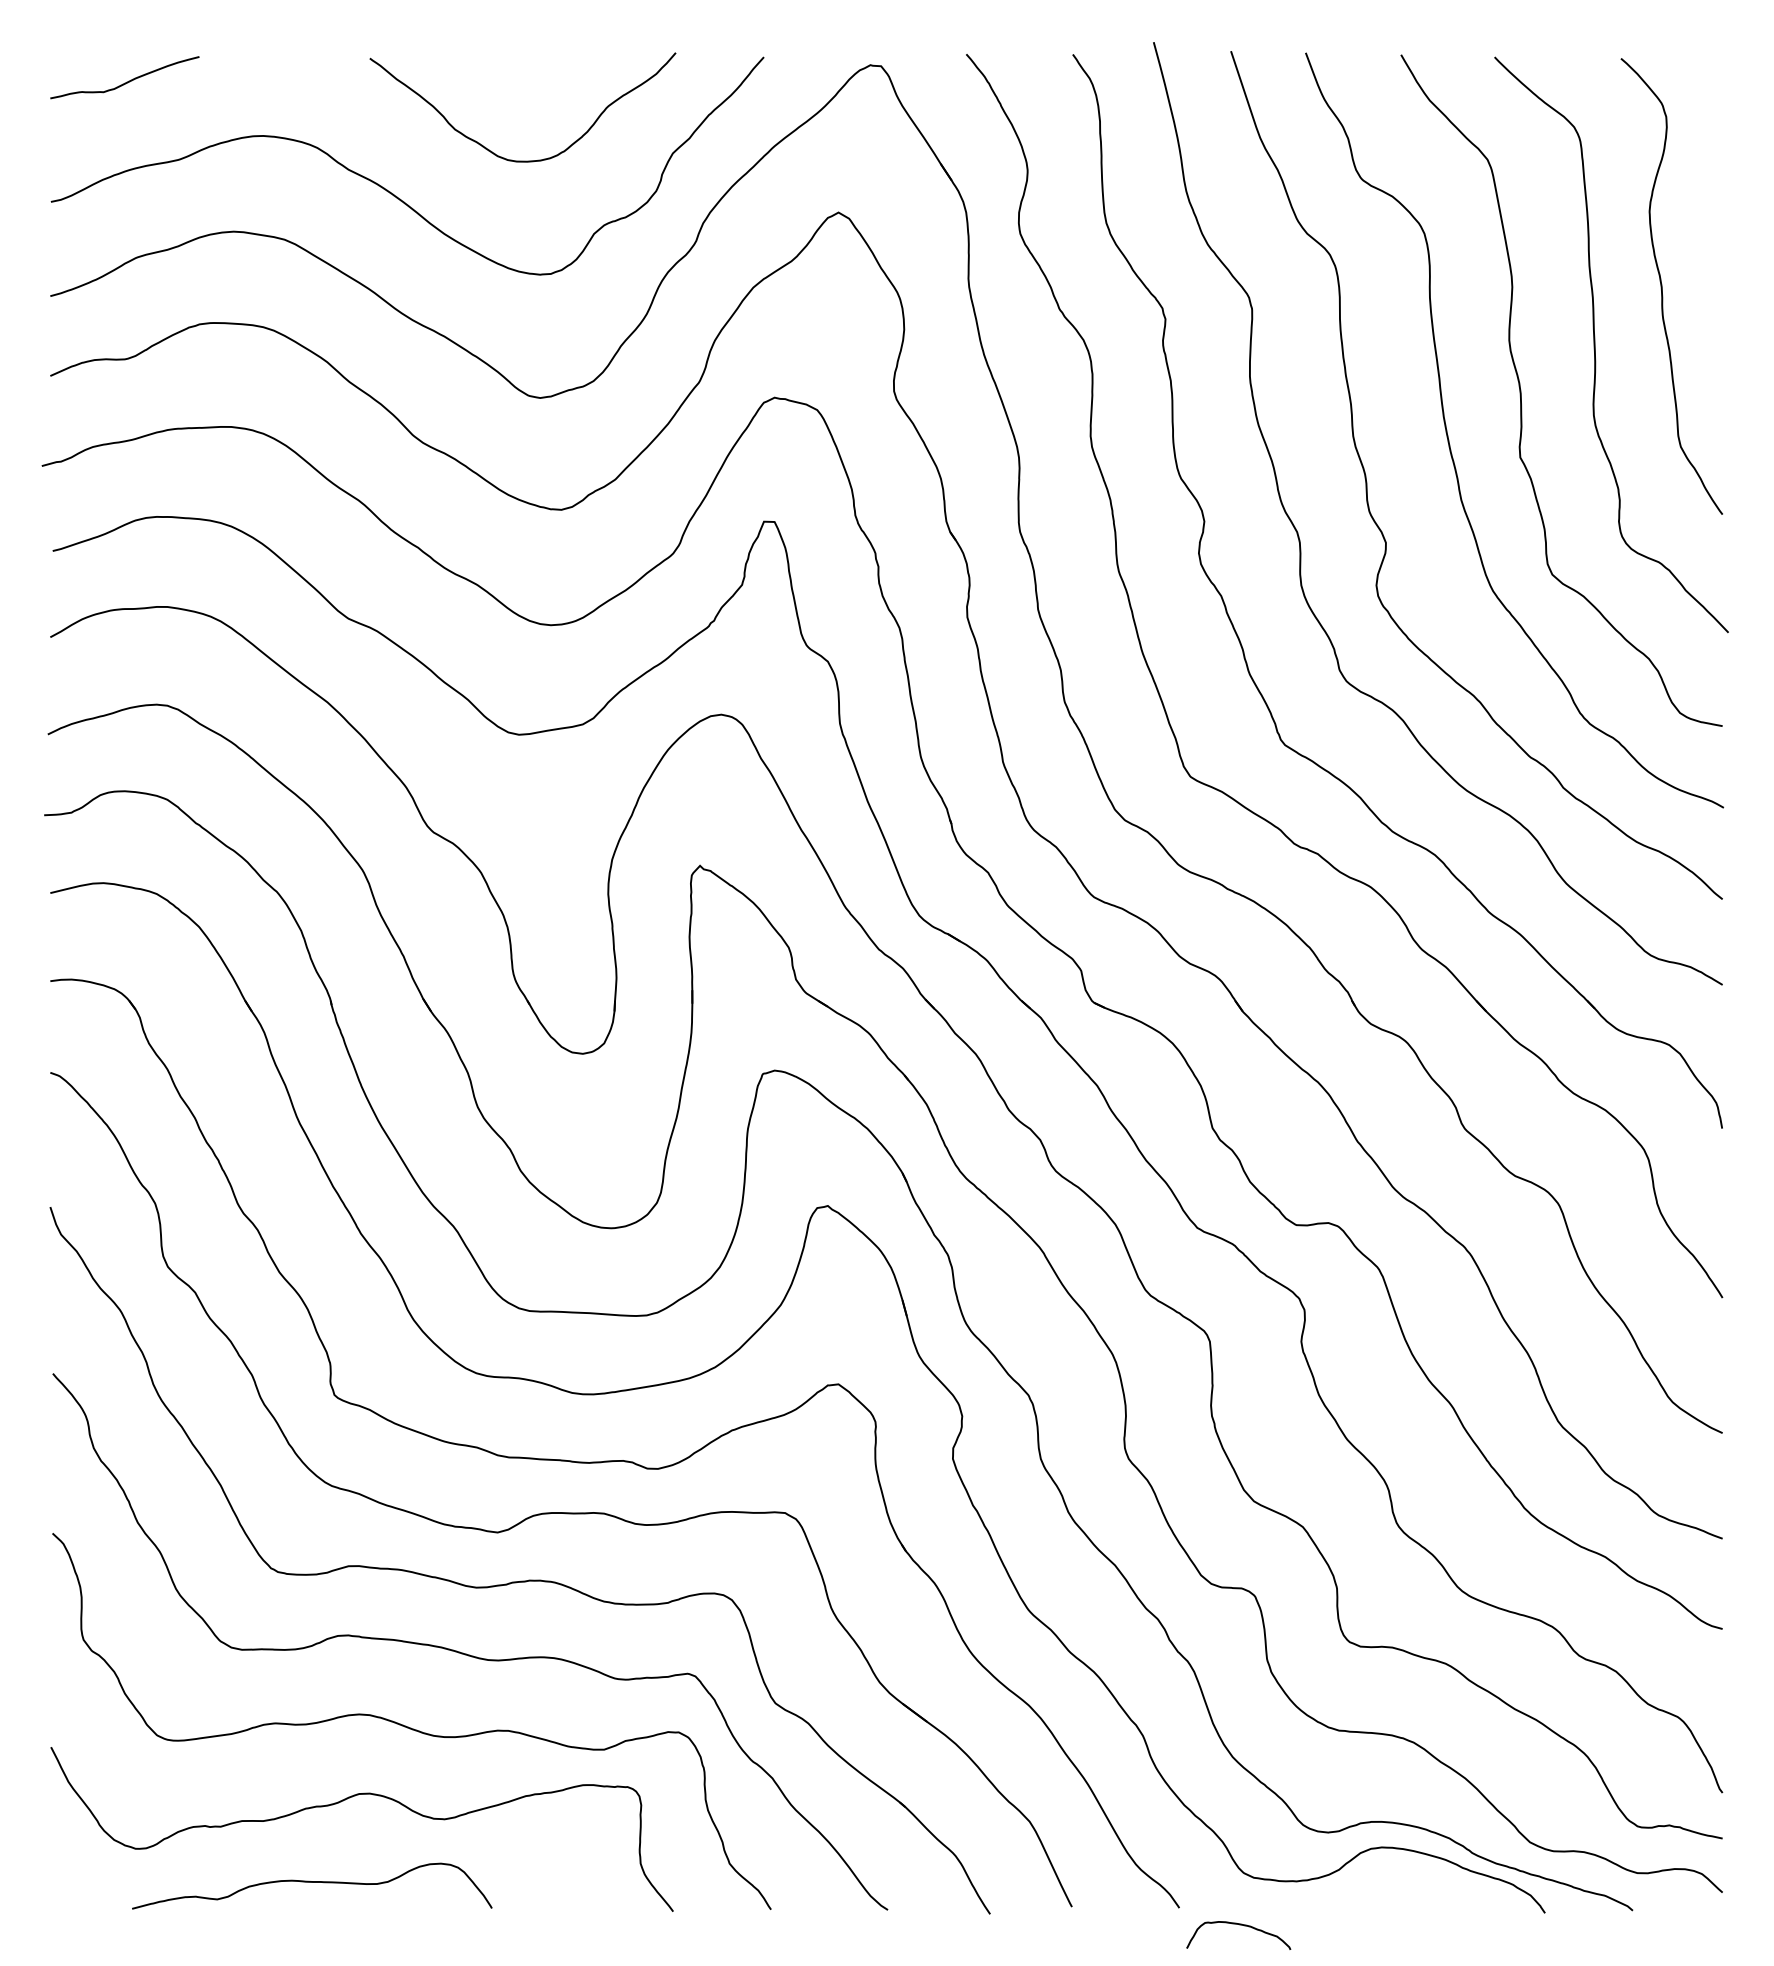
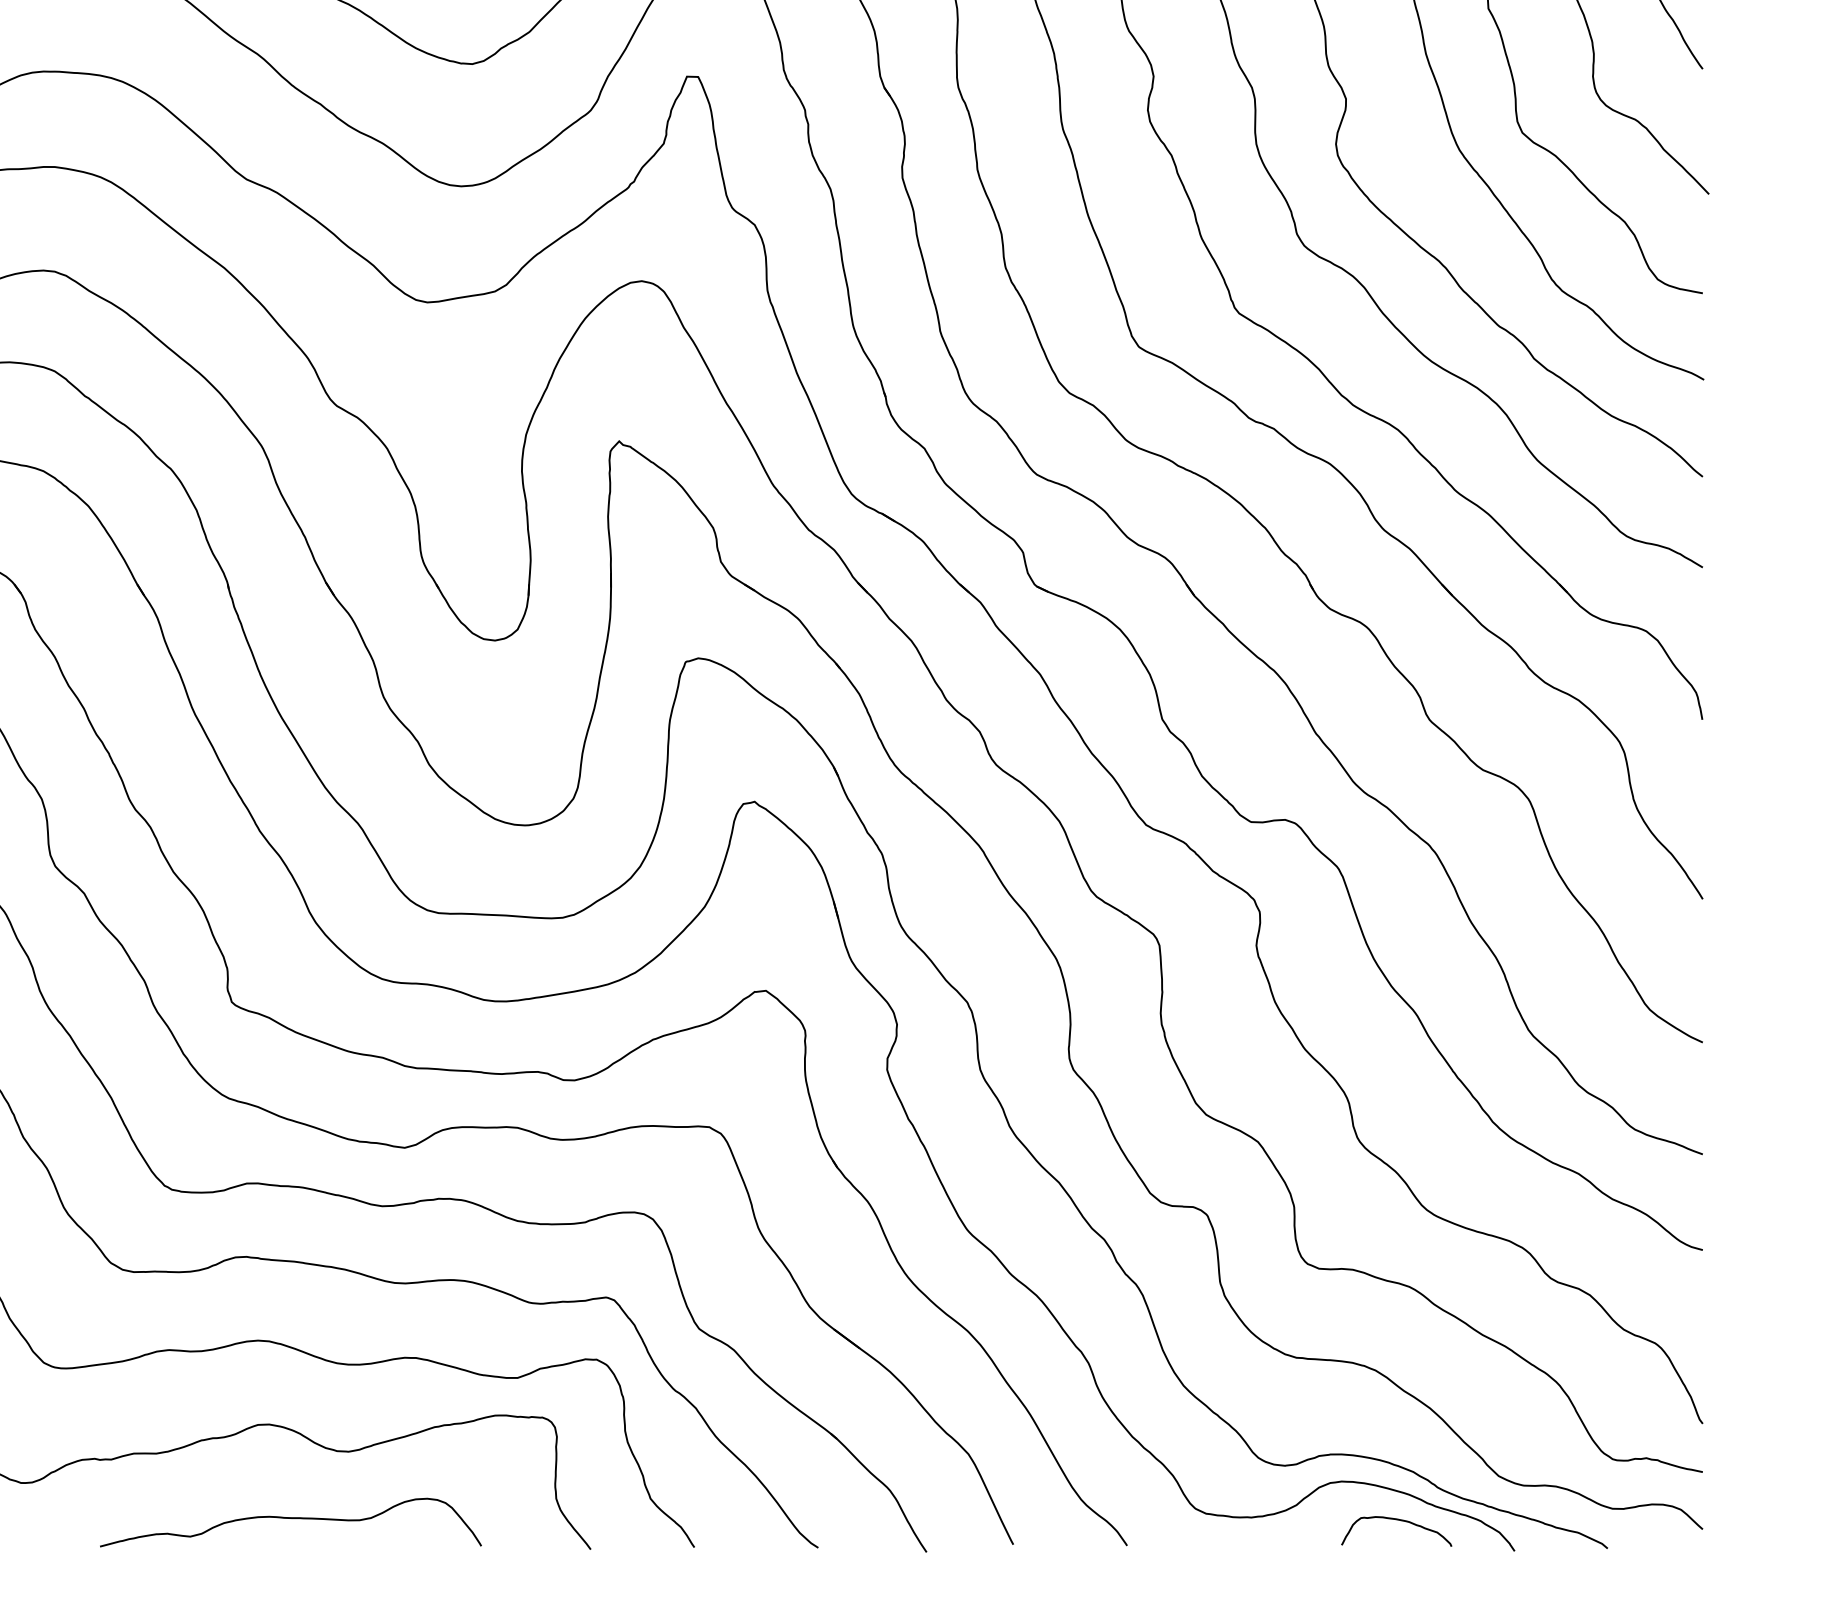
curve: (312, 1882) -> (291, 1518), moved
curve: (1239, 1925) -> (1397, 1520), moved

